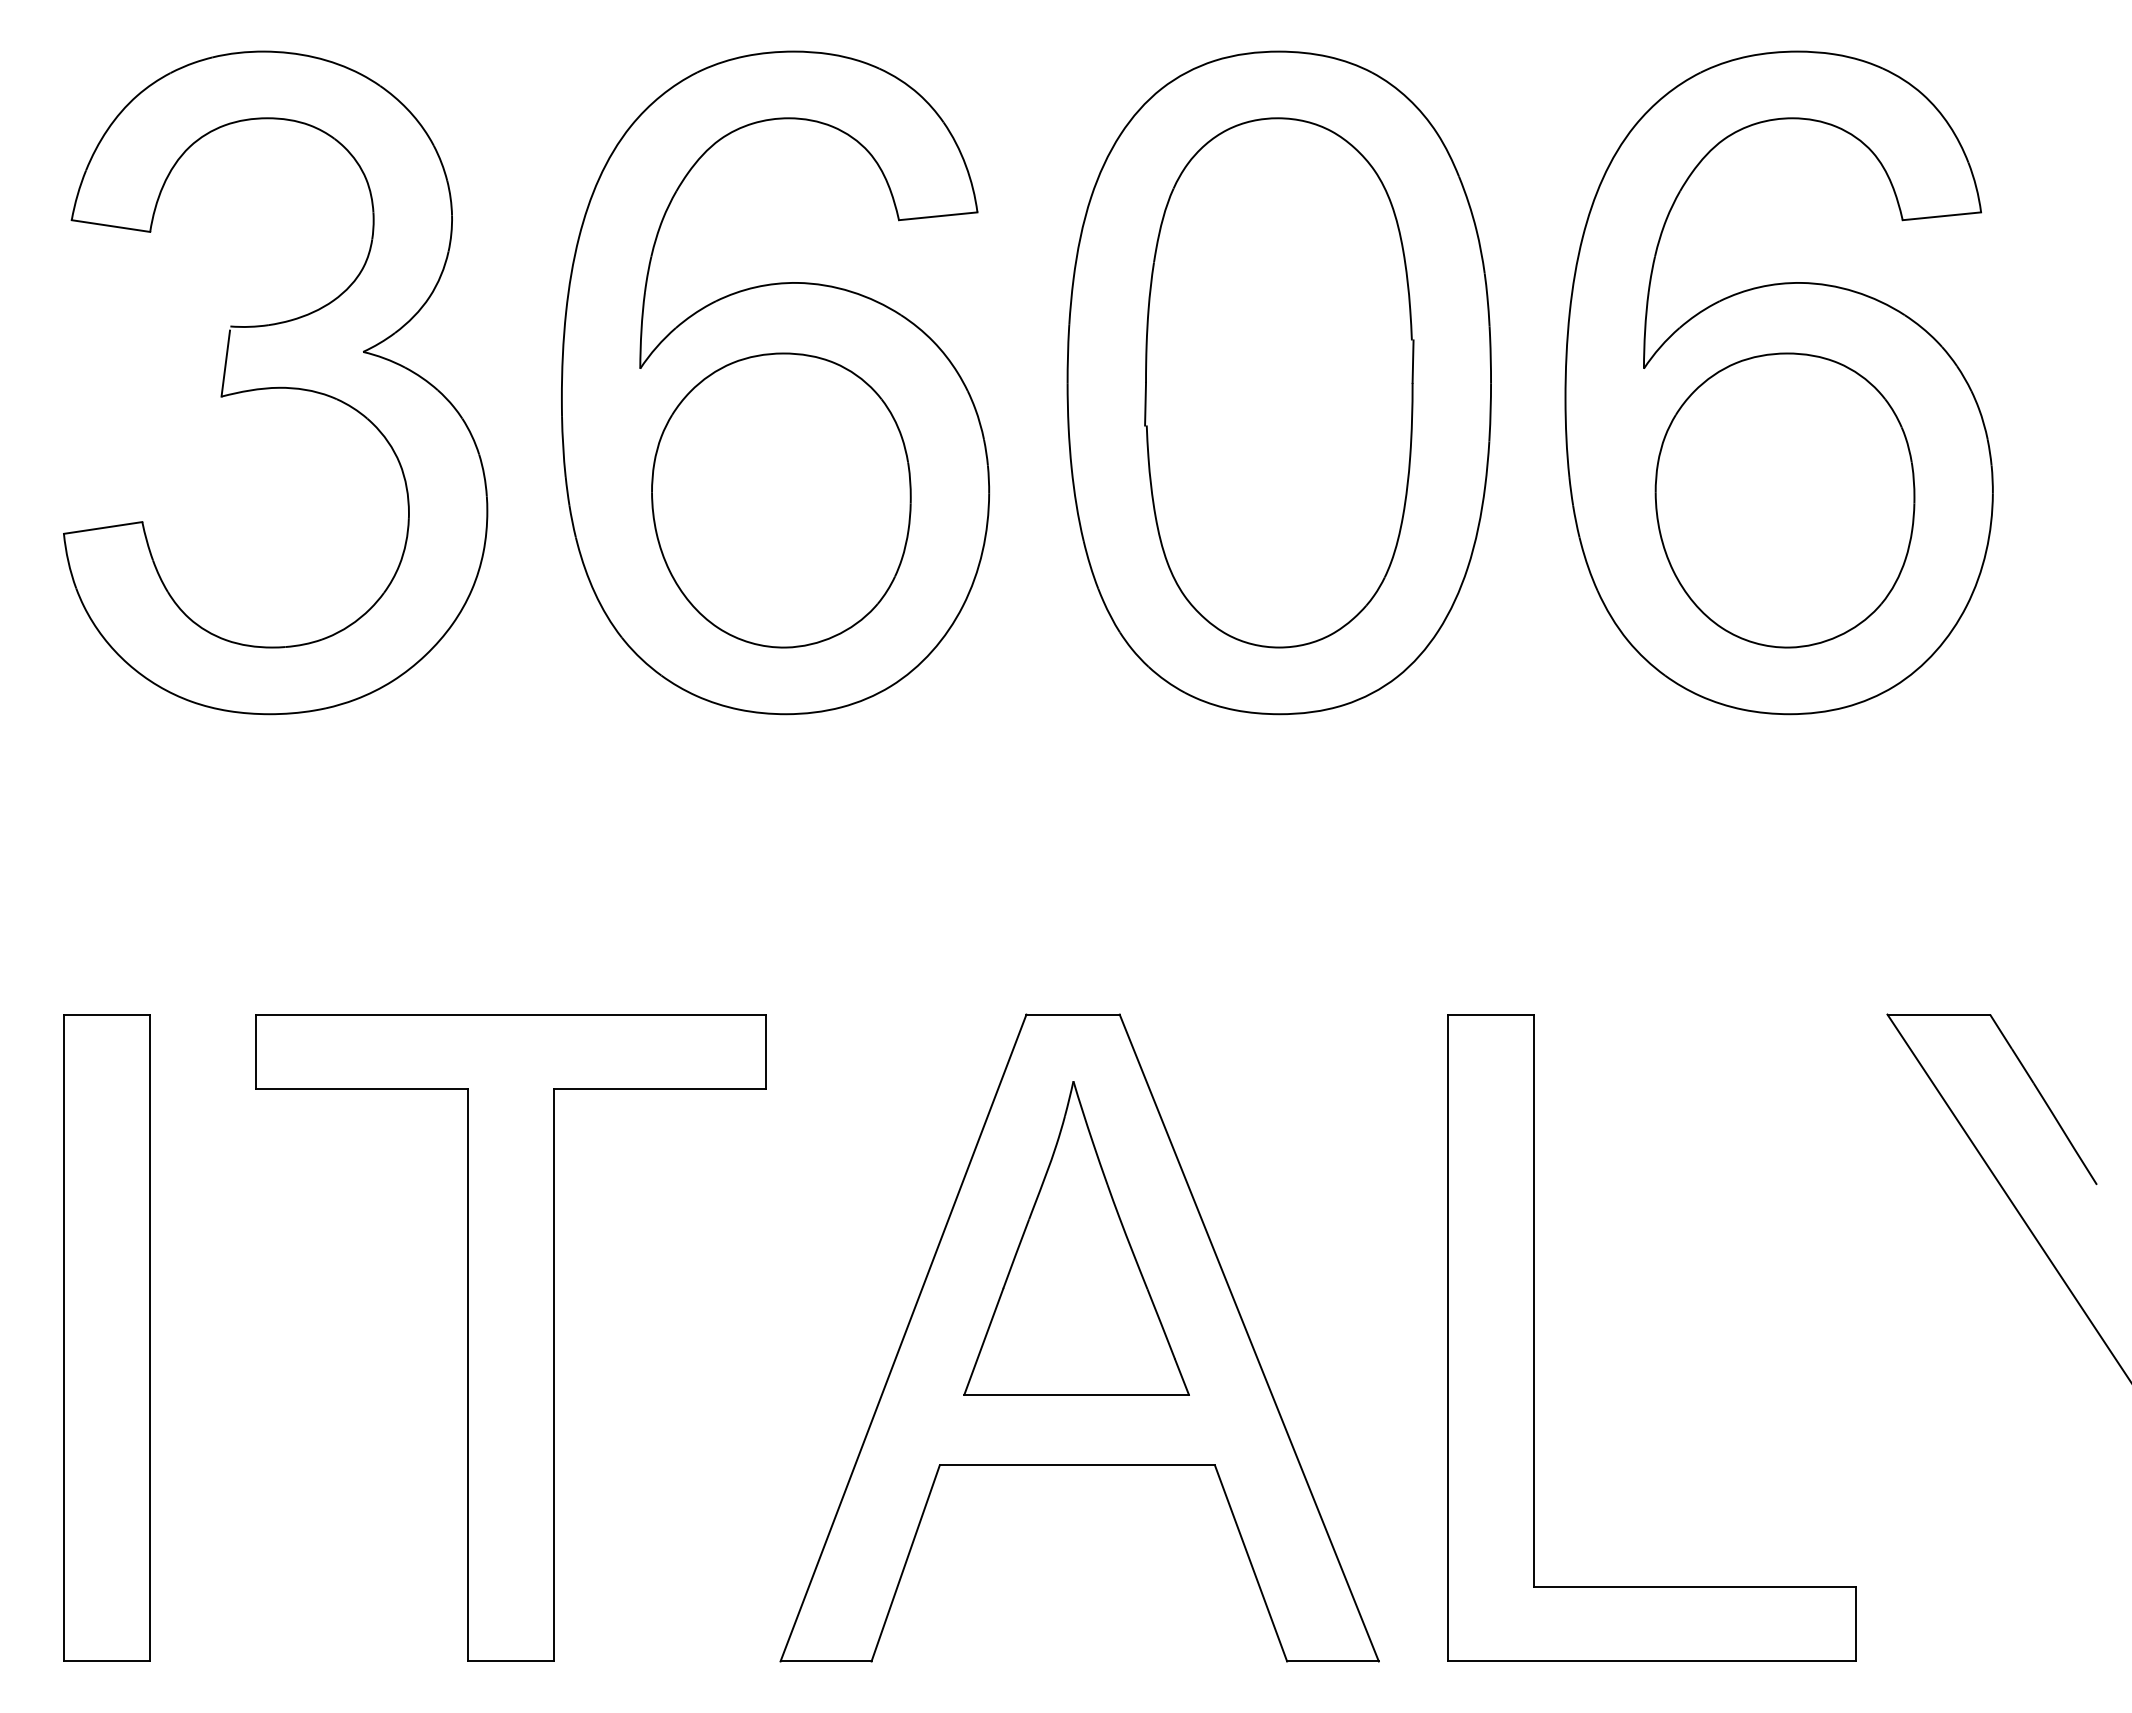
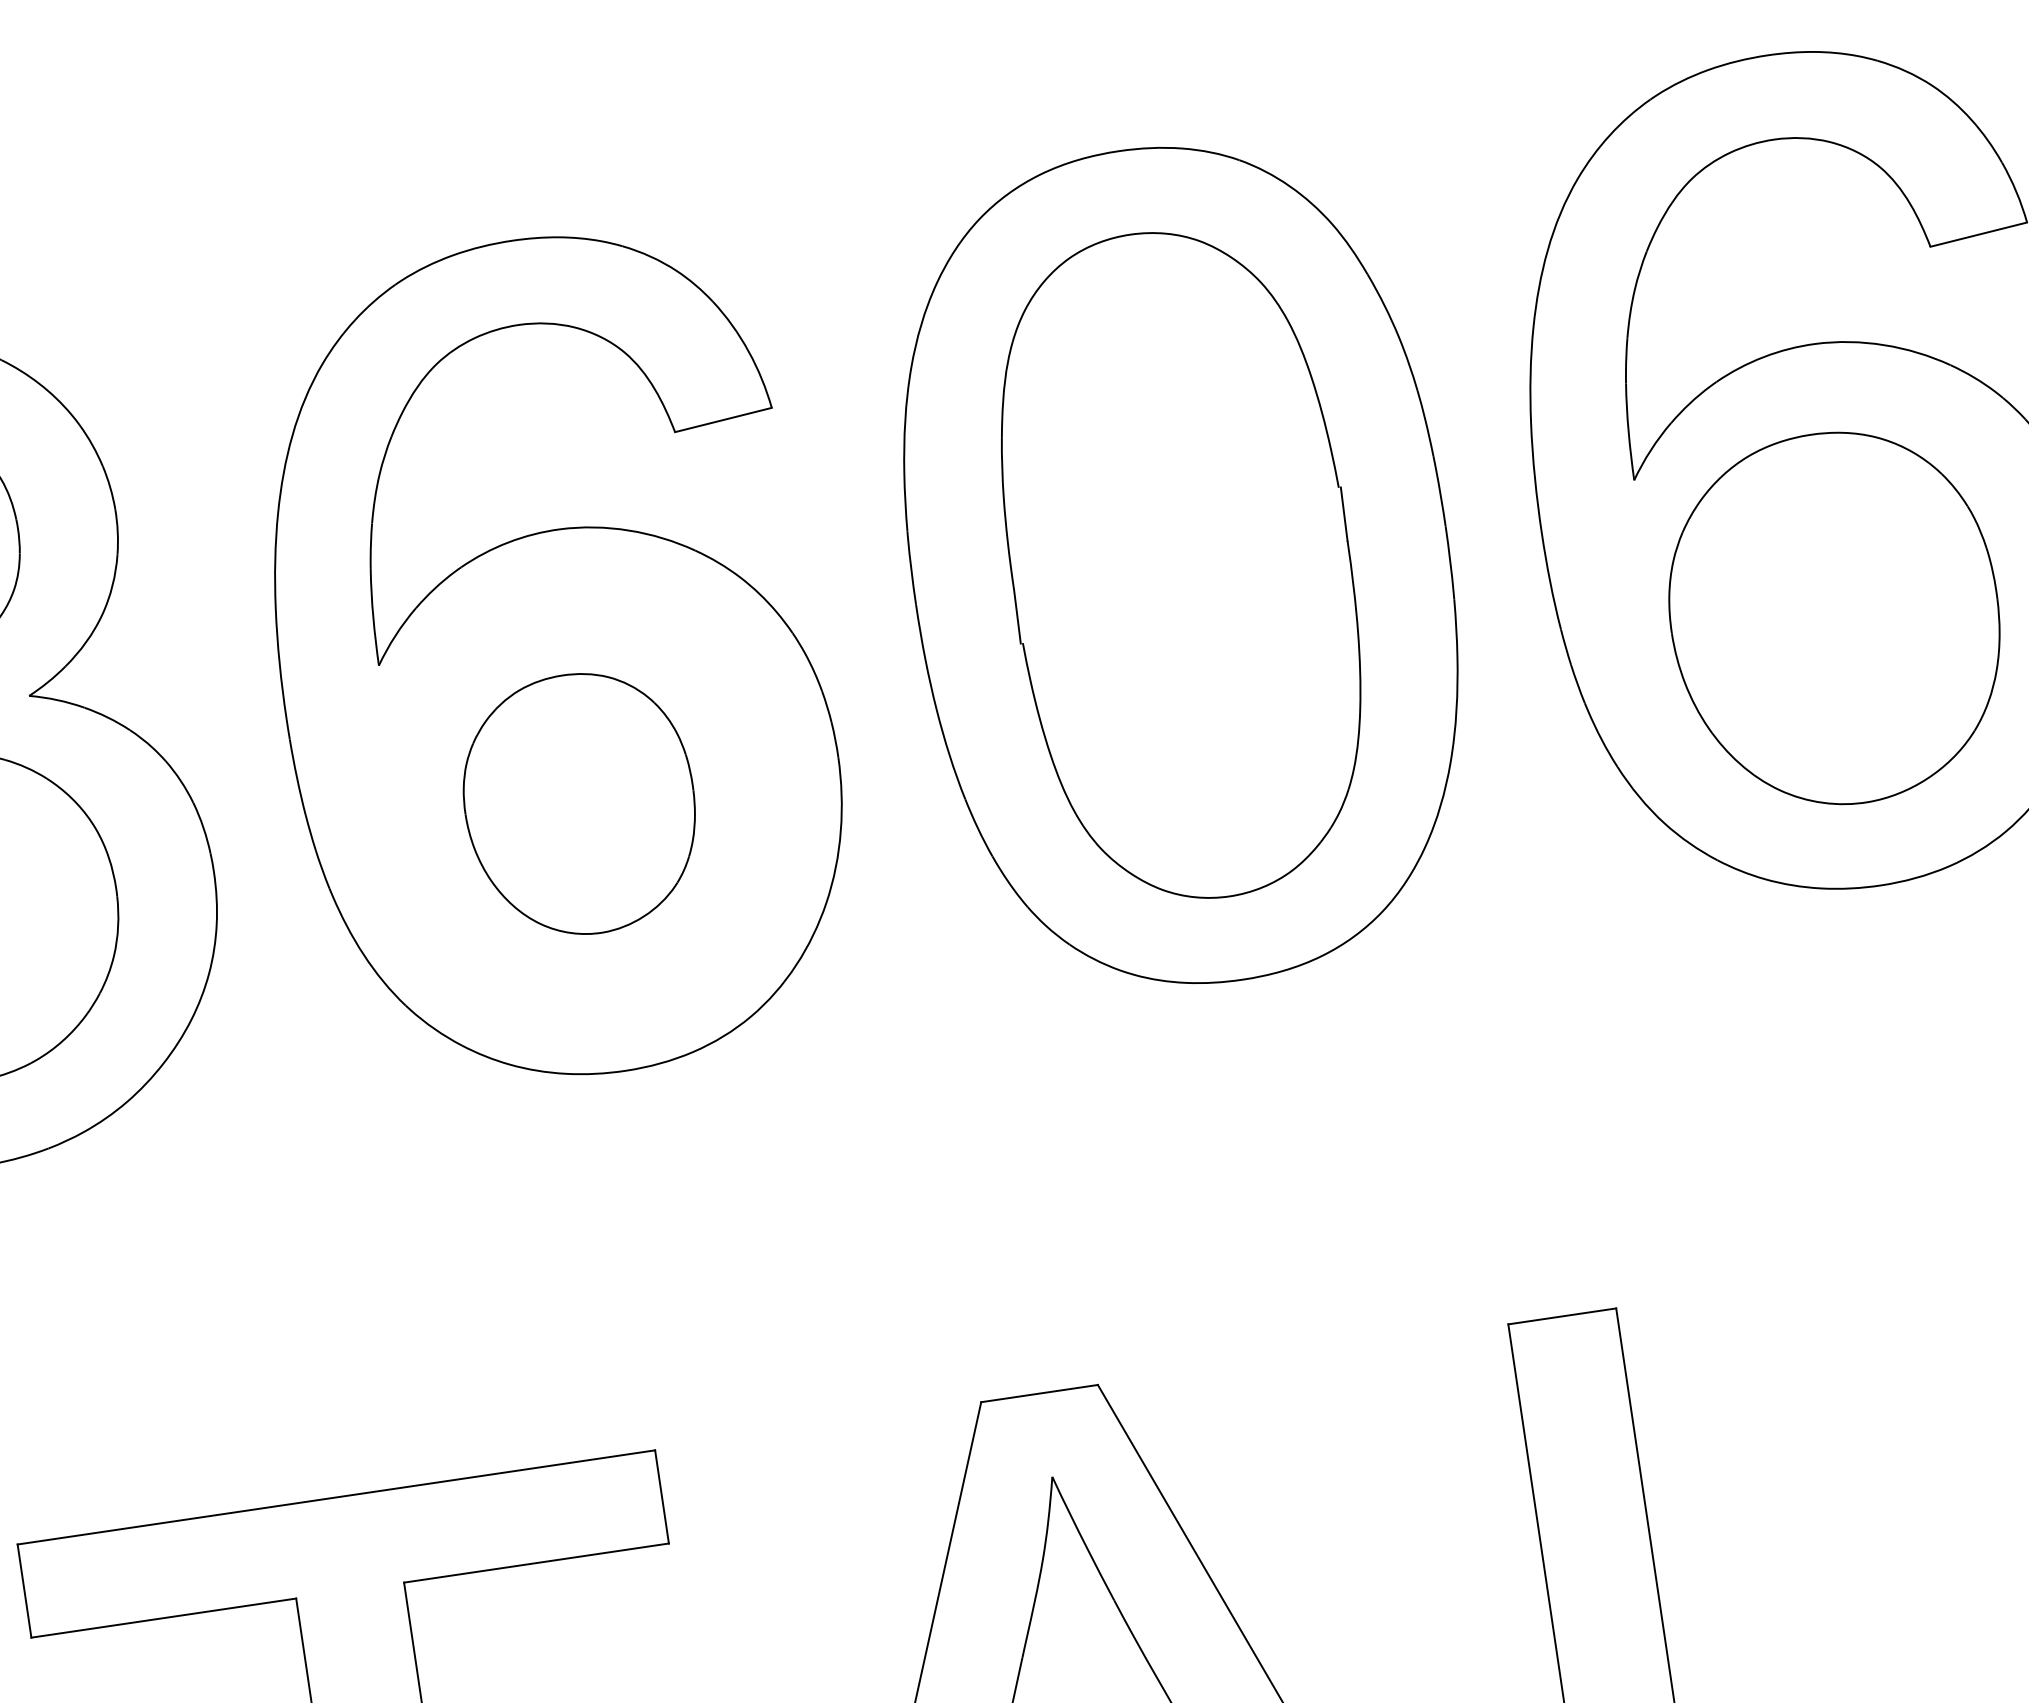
part: (781, 500) -> (579, 804), size x0.7

